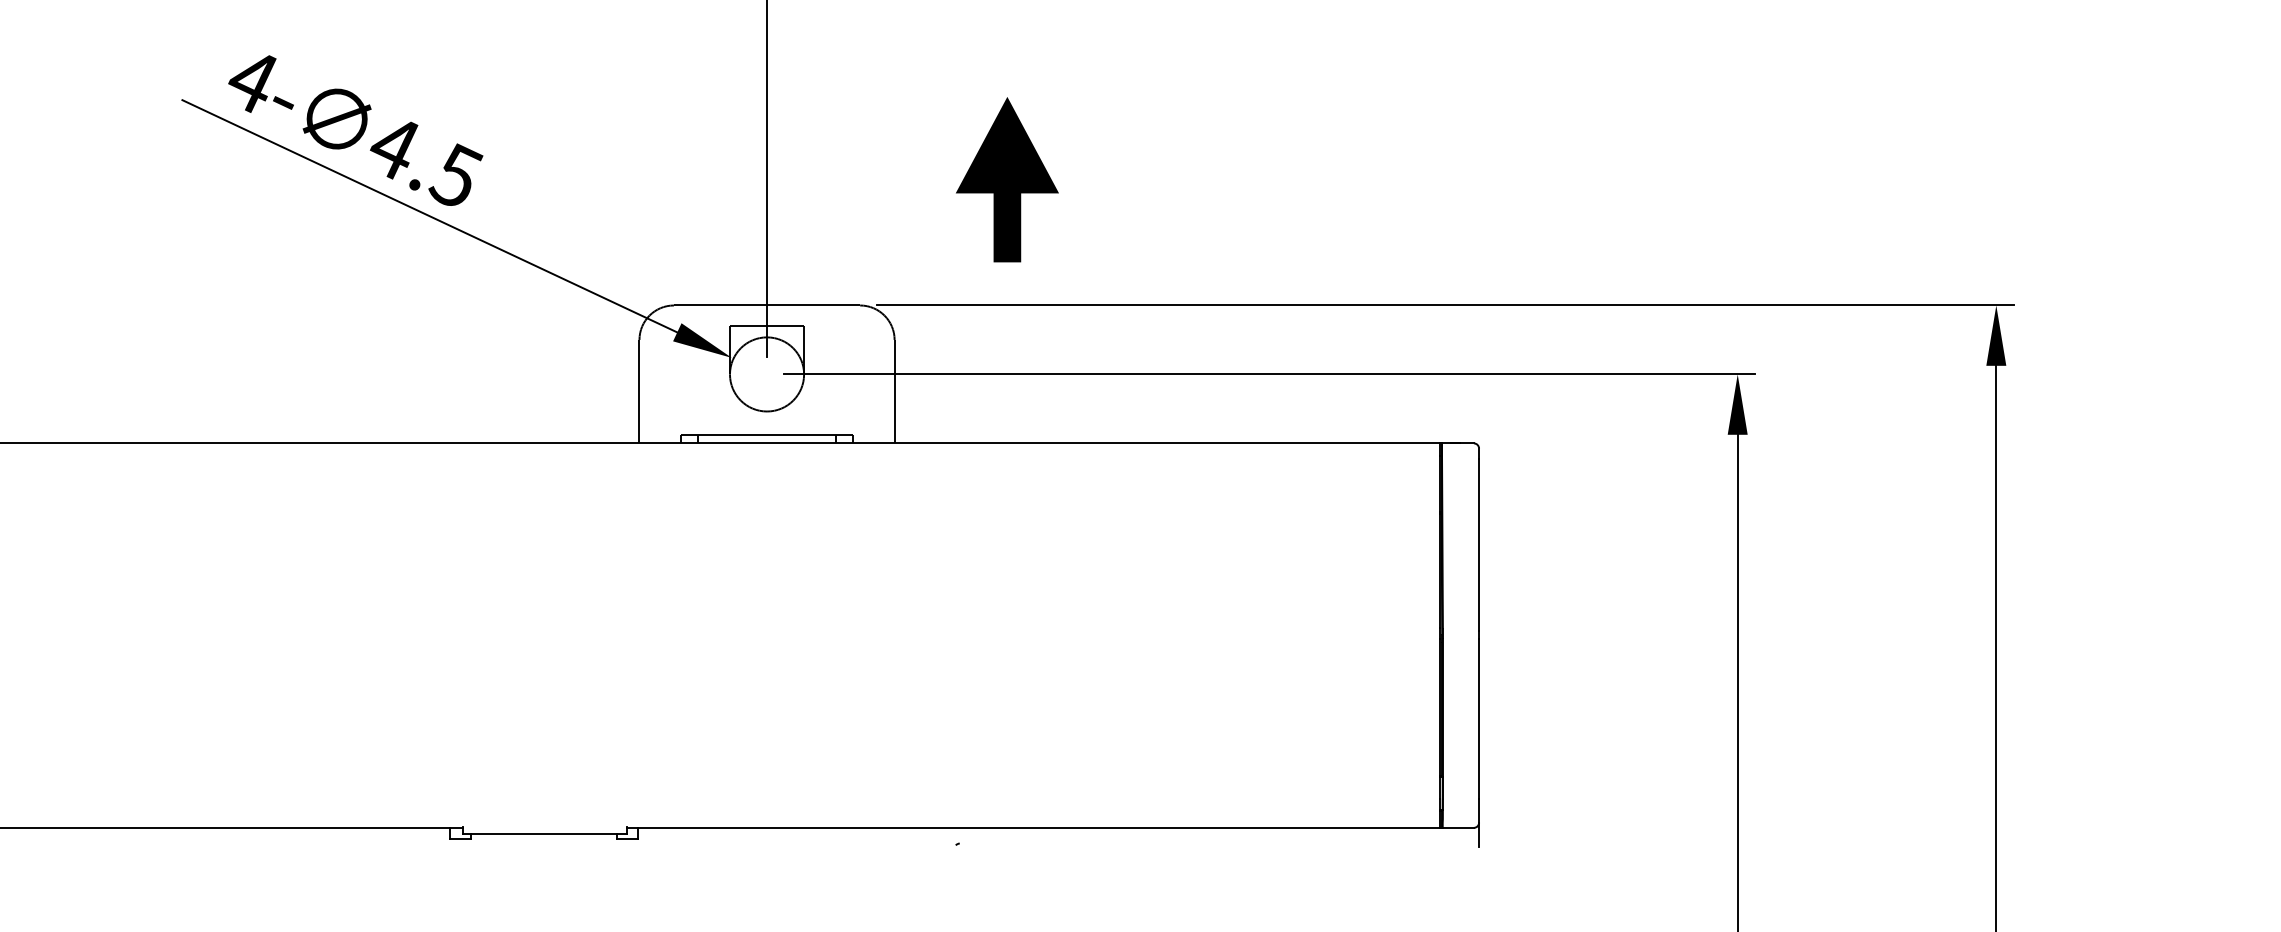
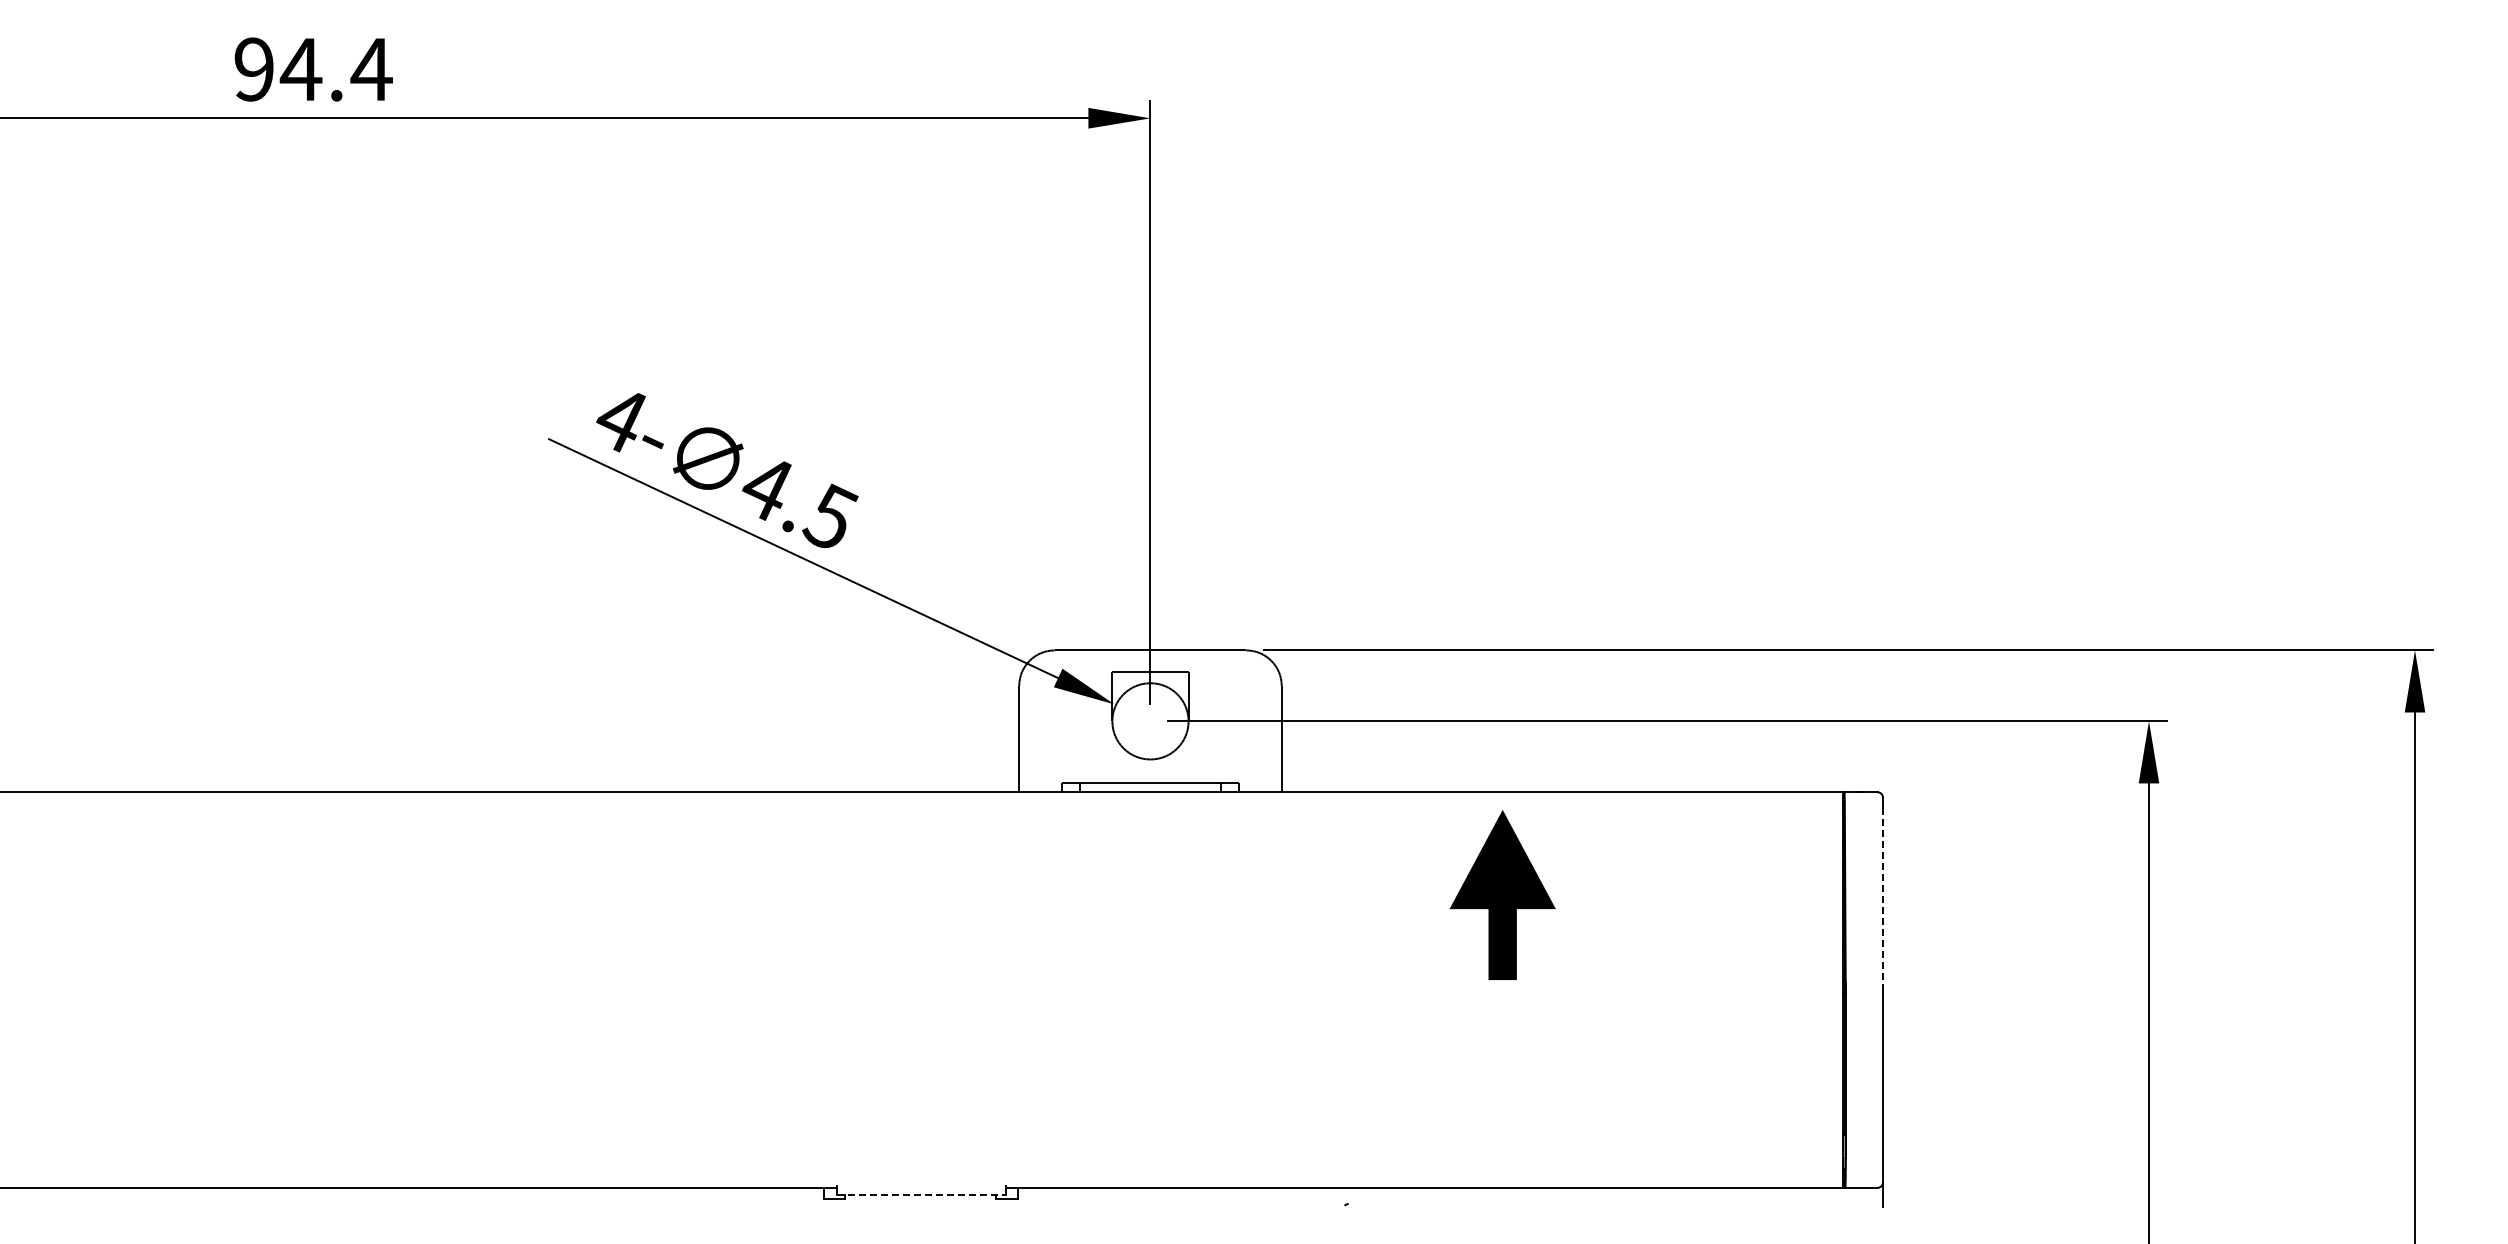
part: (1007, 179) -> (1502, 894), moved
line: (1478, 544) -> (1882, 896), solid -> dashed
line: (545, 834) -> (922, 1194), solid -> dashed

